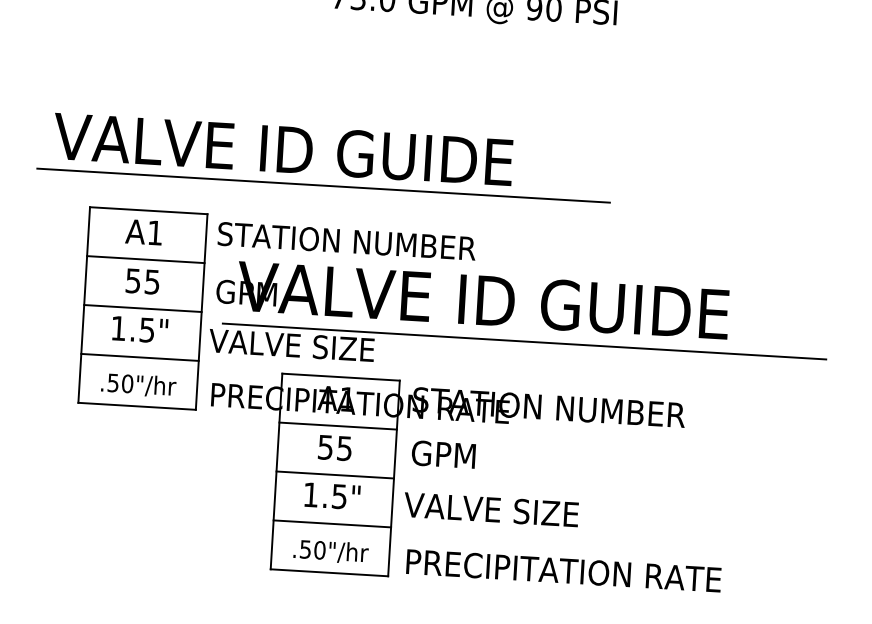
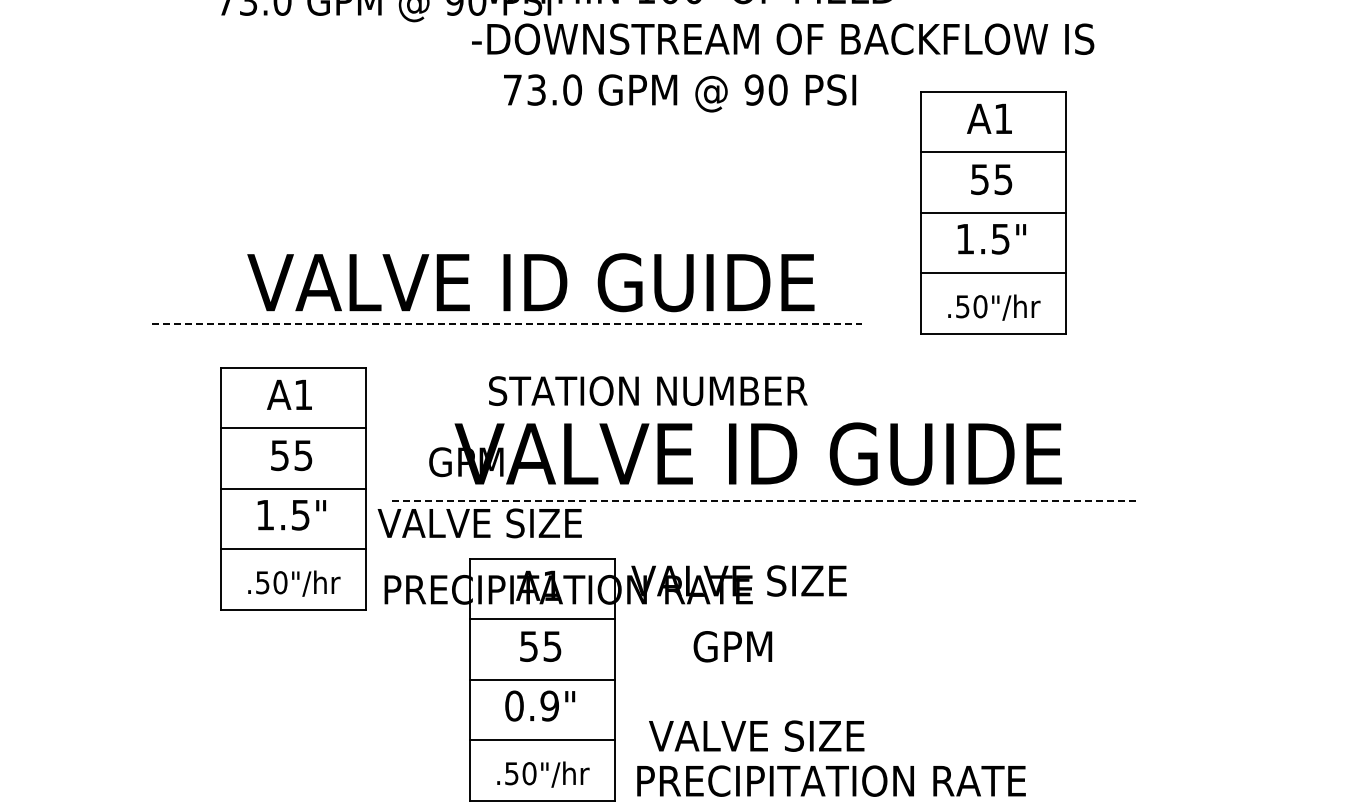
part: (722, 118) -> (993, 212), added
text: (282, 149) -> (530, 282), moved
line: (323, 185) -> (507, 324), solid -> dashed
text: (347, 240) -> (648, 390), moved
text: (472, 299) -> (745, 453), moved
line: (524, 341) -> (766, 501), solid -> dashed
text: (548, 407) -> (800, 580), STATION NUMBER -> VALVE SIZE
text: (443, 454) -> (732, 646), moved
text: (324, 495) -> (531, 705), 1.5" -> 0.9"
text: (491, 509) -> (756, 735), moved

